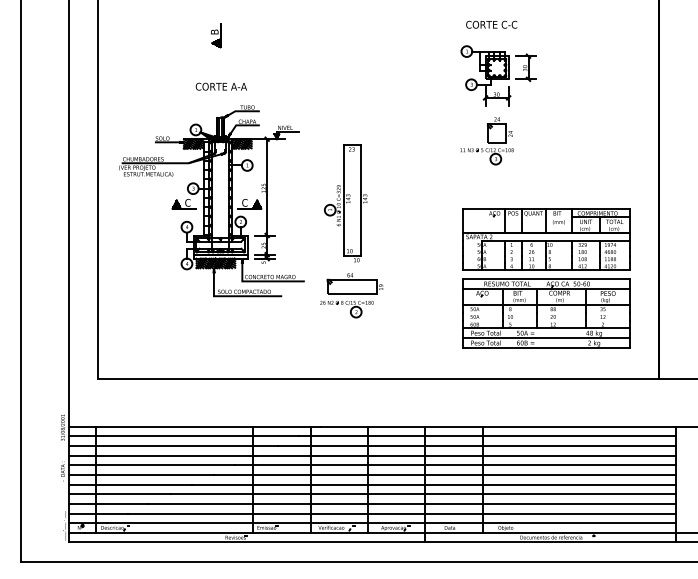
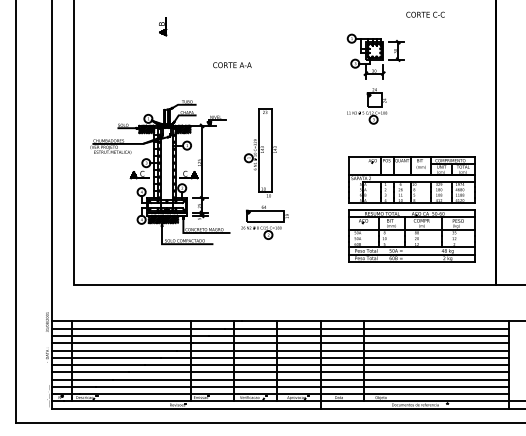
text: (491, 24) -> (425, 14), moved
text: (220, 86) -> (231, 65), moved
part: (211, 201) -> (160, 172), moved

